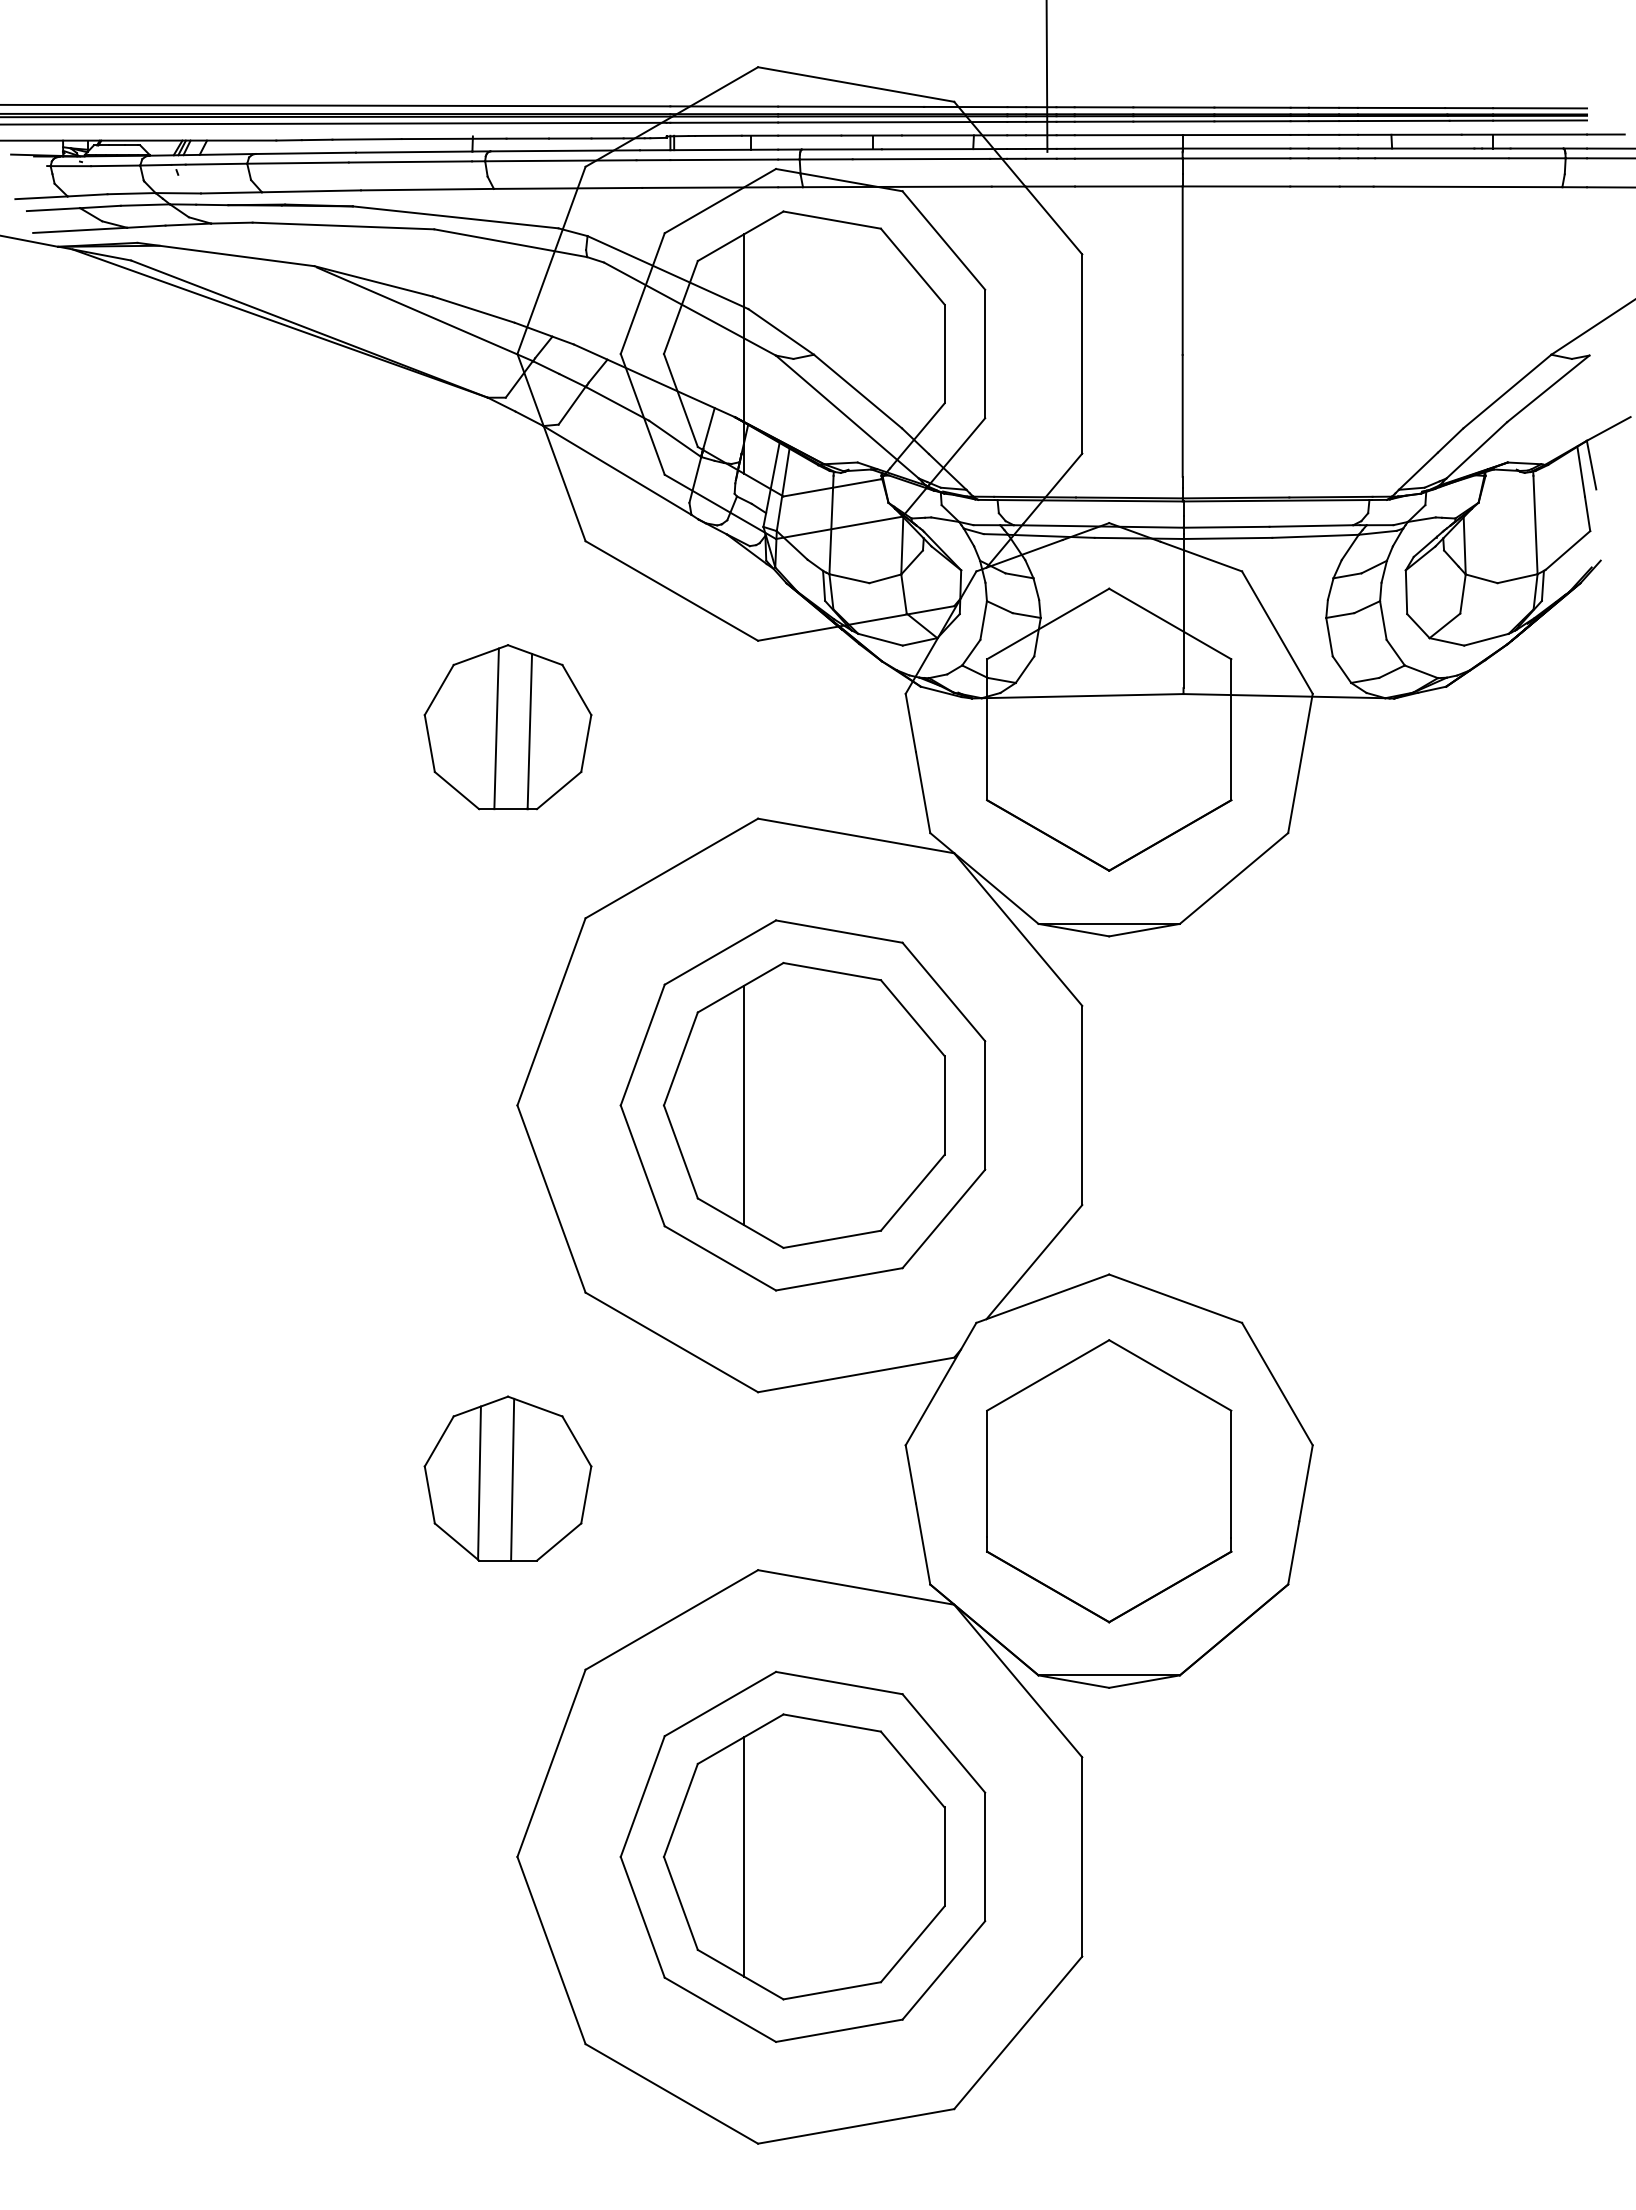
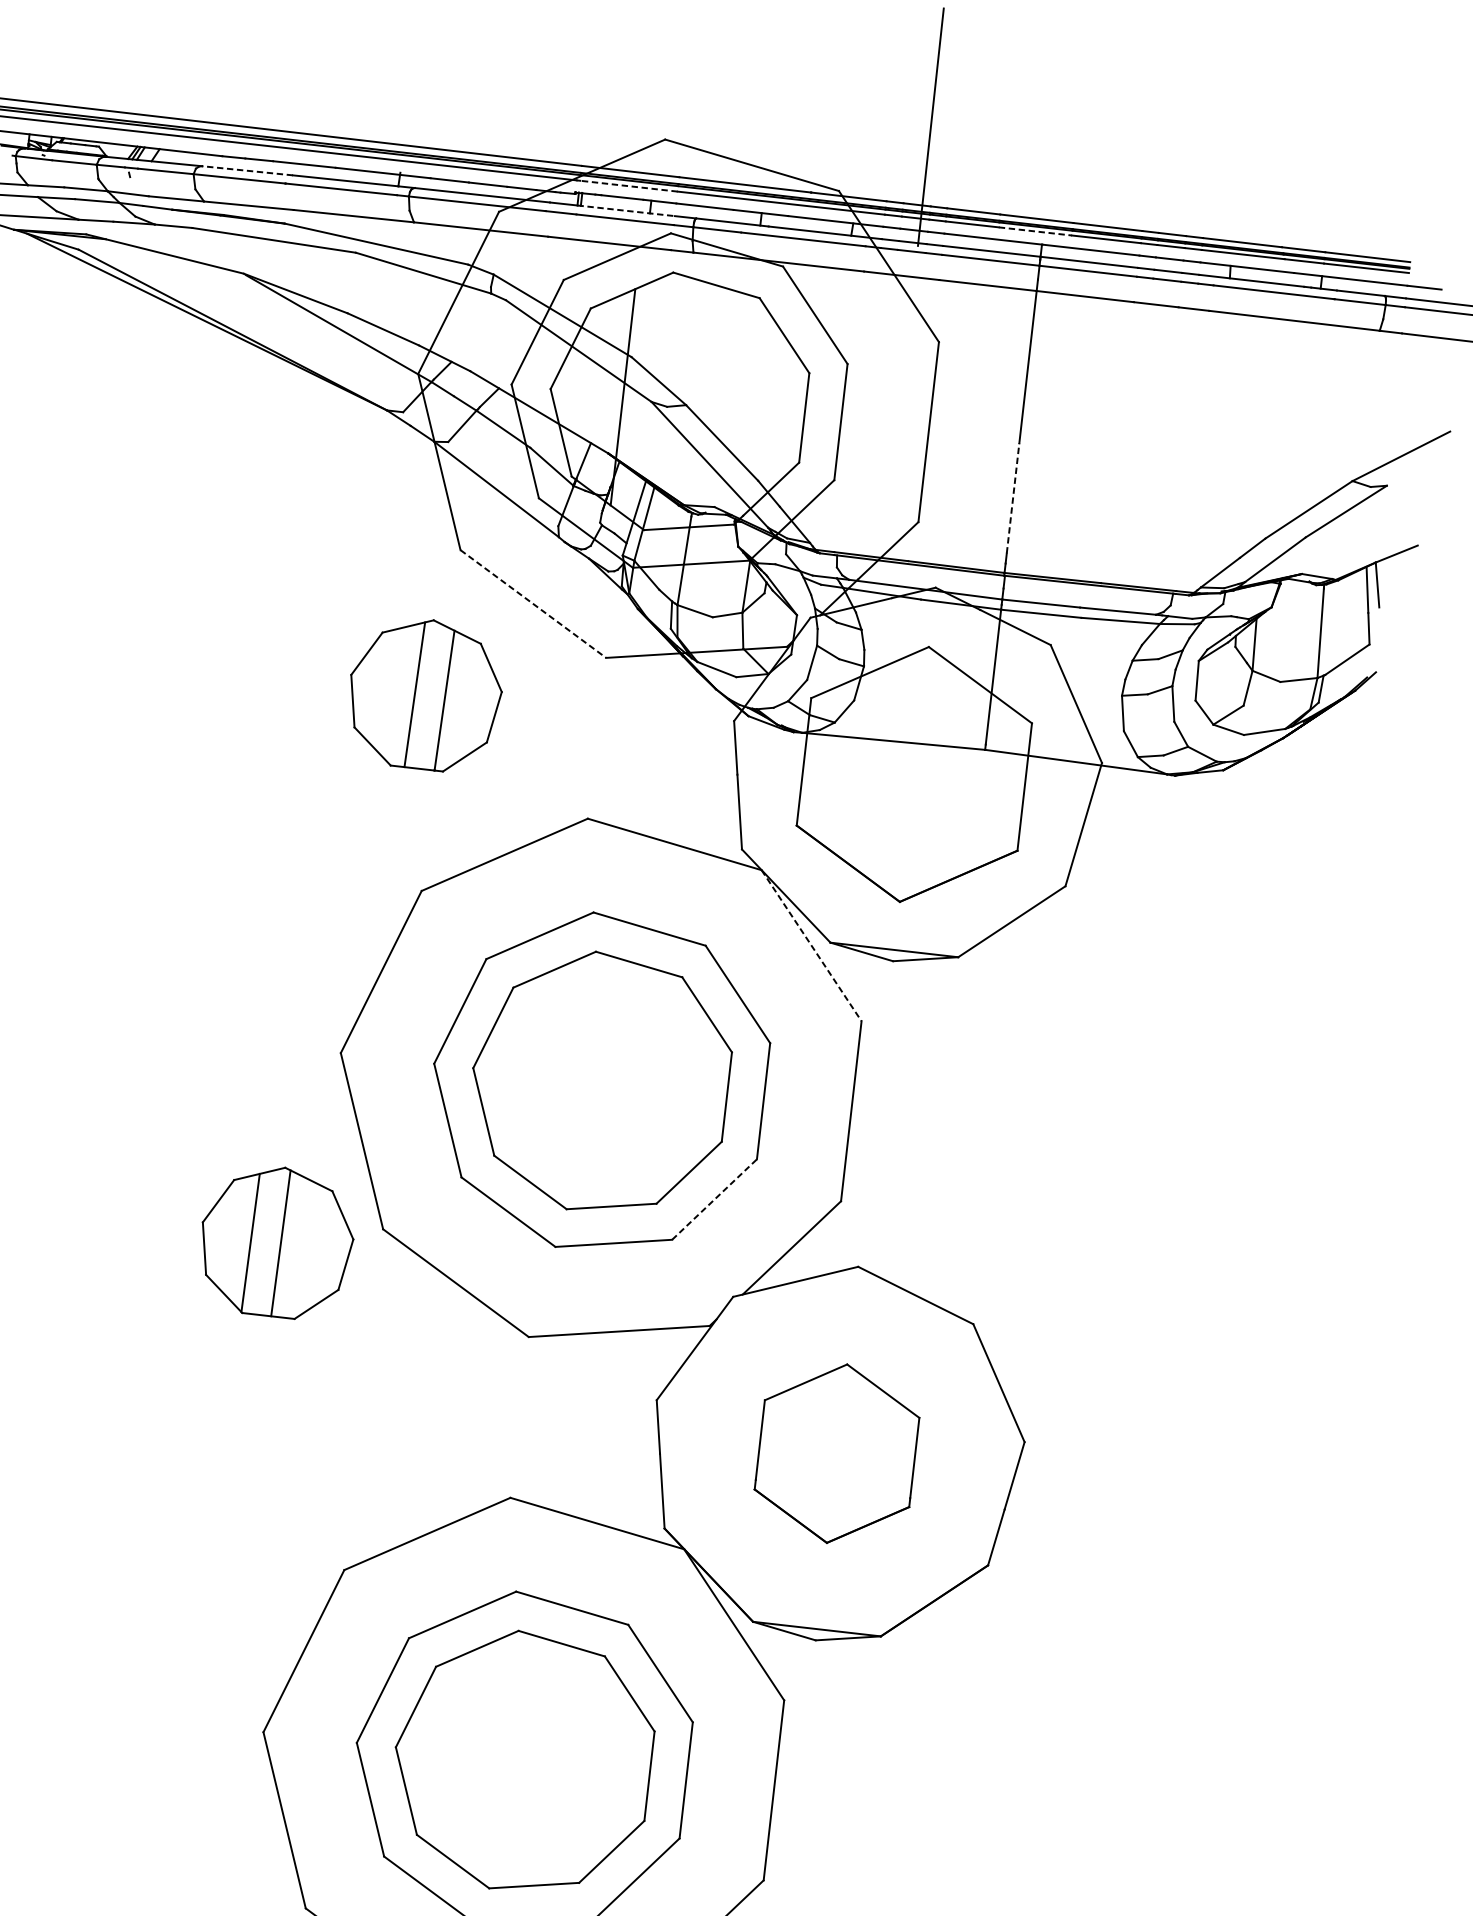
line: (1173, 121) -> (1035, 231), solid -> dashed
line: (724, 122) -> (629, 186), solid -> dashed
line: (724, 149) -> (626, 210), solid -> dashed
line: (305, 153) -> (247, 170), solid -> dashed
line: (1182, 415) -> (1012, 498), solid -> dashed
line: (671, 590) -> (533, 603), solid -> dashed
part: (507, 727) -> (424, 694), moved
line: (1018, 929) -> (811, 945), solid -> dashed
line: (744, 1105) -> (546, 1076), removed
line: (944, 1218) -> (715, 1199), solid -> dashed
part: (507, 1478) -> (276, 1241), moved
part: (1109, 1481) -> (837, 1453), size x0.7
line: (744, 1856) -> (468, 1755), removed

